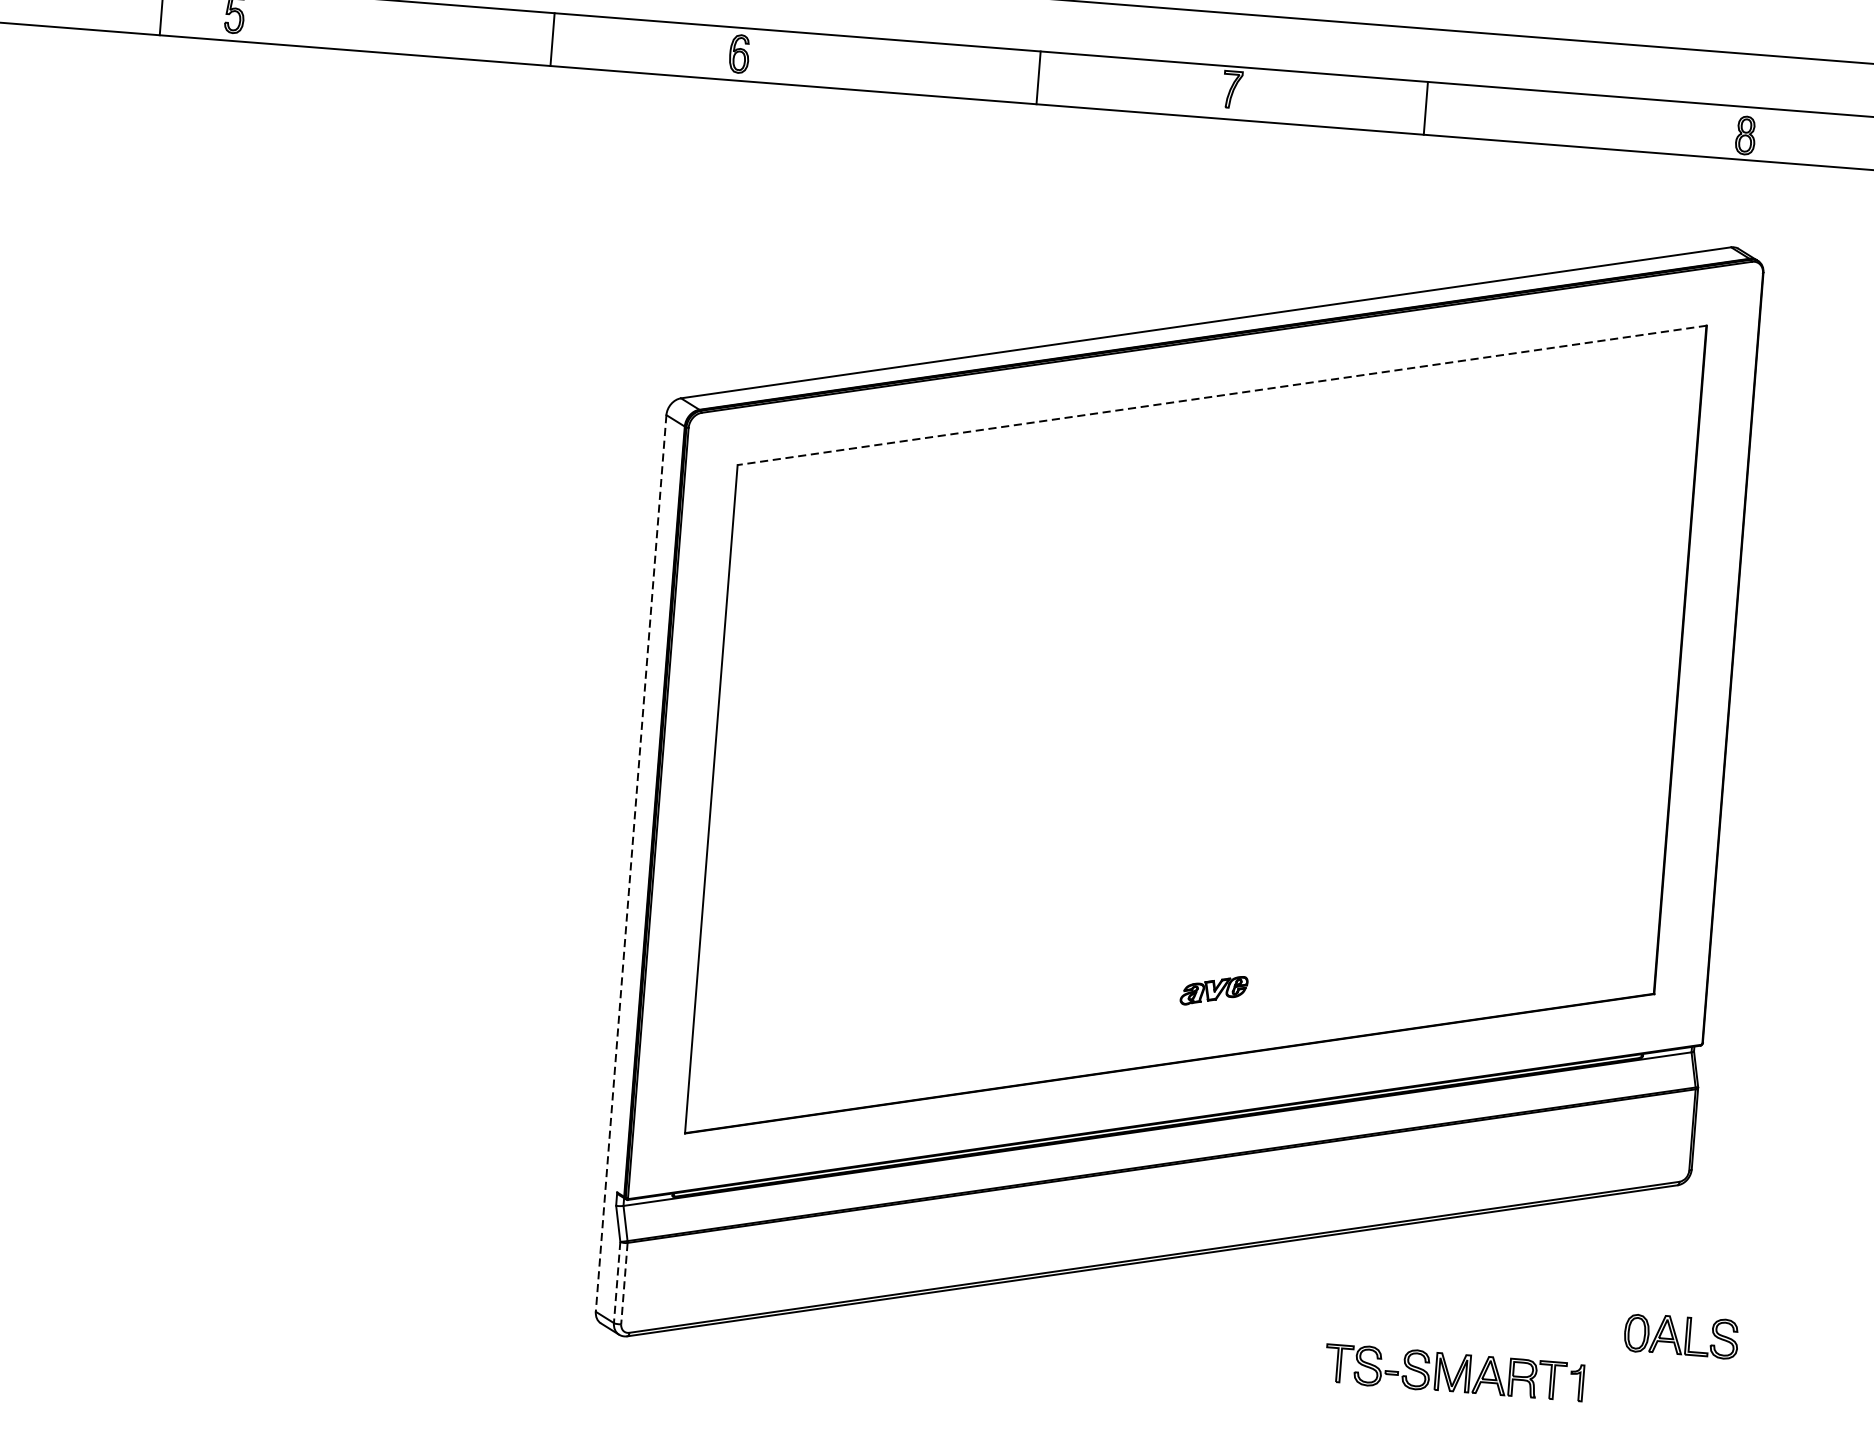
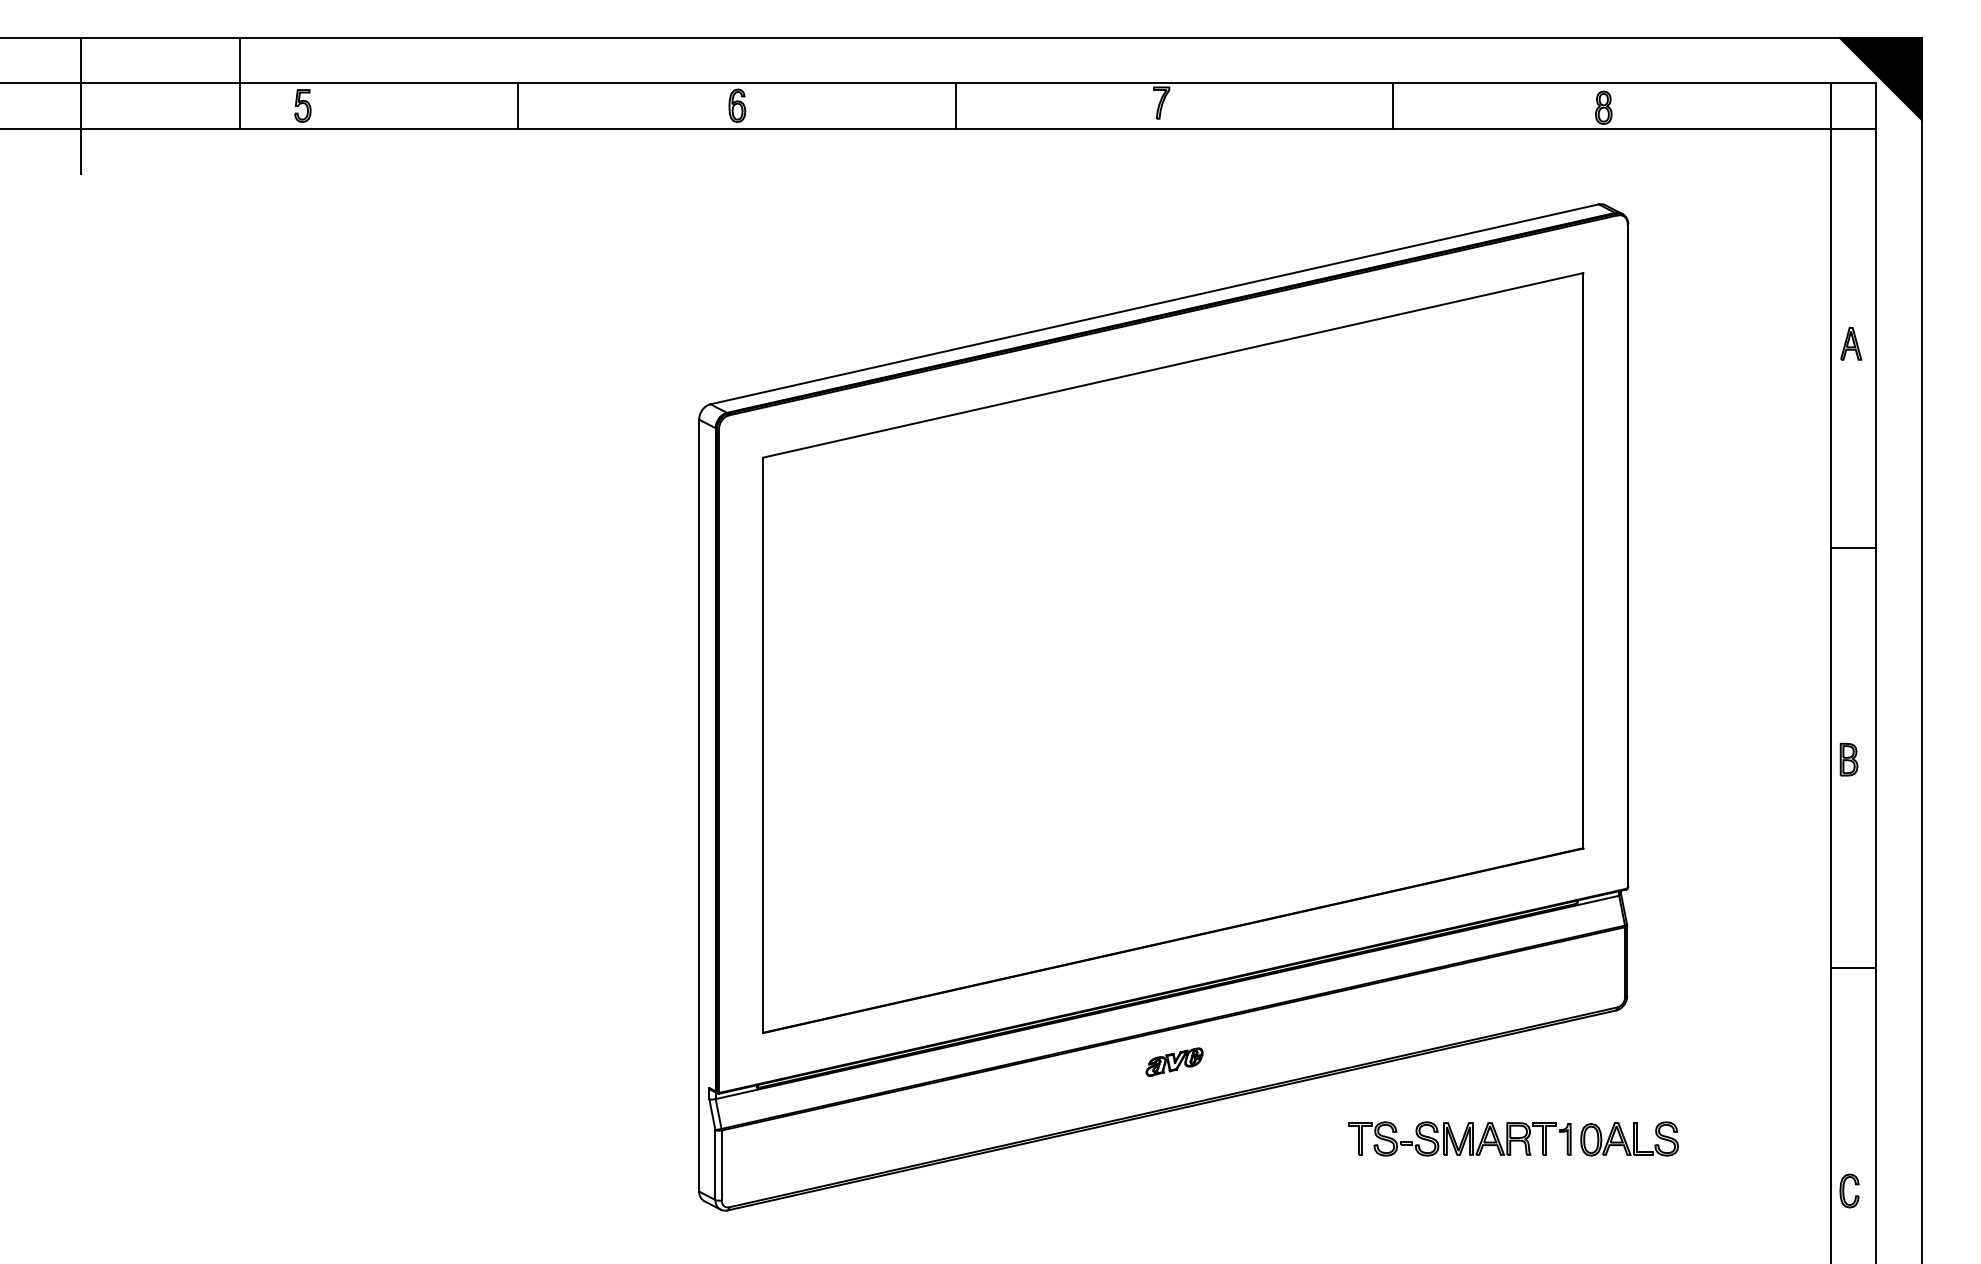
line: (552, 38) -> (518, 105), moved
line: (1038, 77) -> (955, 105), moved
line: (1426, 107) -> (1393, 105), moved
line: (1221, 395) -> (1172, 365), dashed -> solid
line: (631, 863) -> (699, 805), dashed -> solid
part: (1214, 989) -> (1174, 1061), moved
line: (617, 1282) -> (715, 1165), dashed -> solid
line: (624, 1283) -> (721, 1165), dashed -> solid
part: (1454, 1372) -> (1459, 1138), moved

